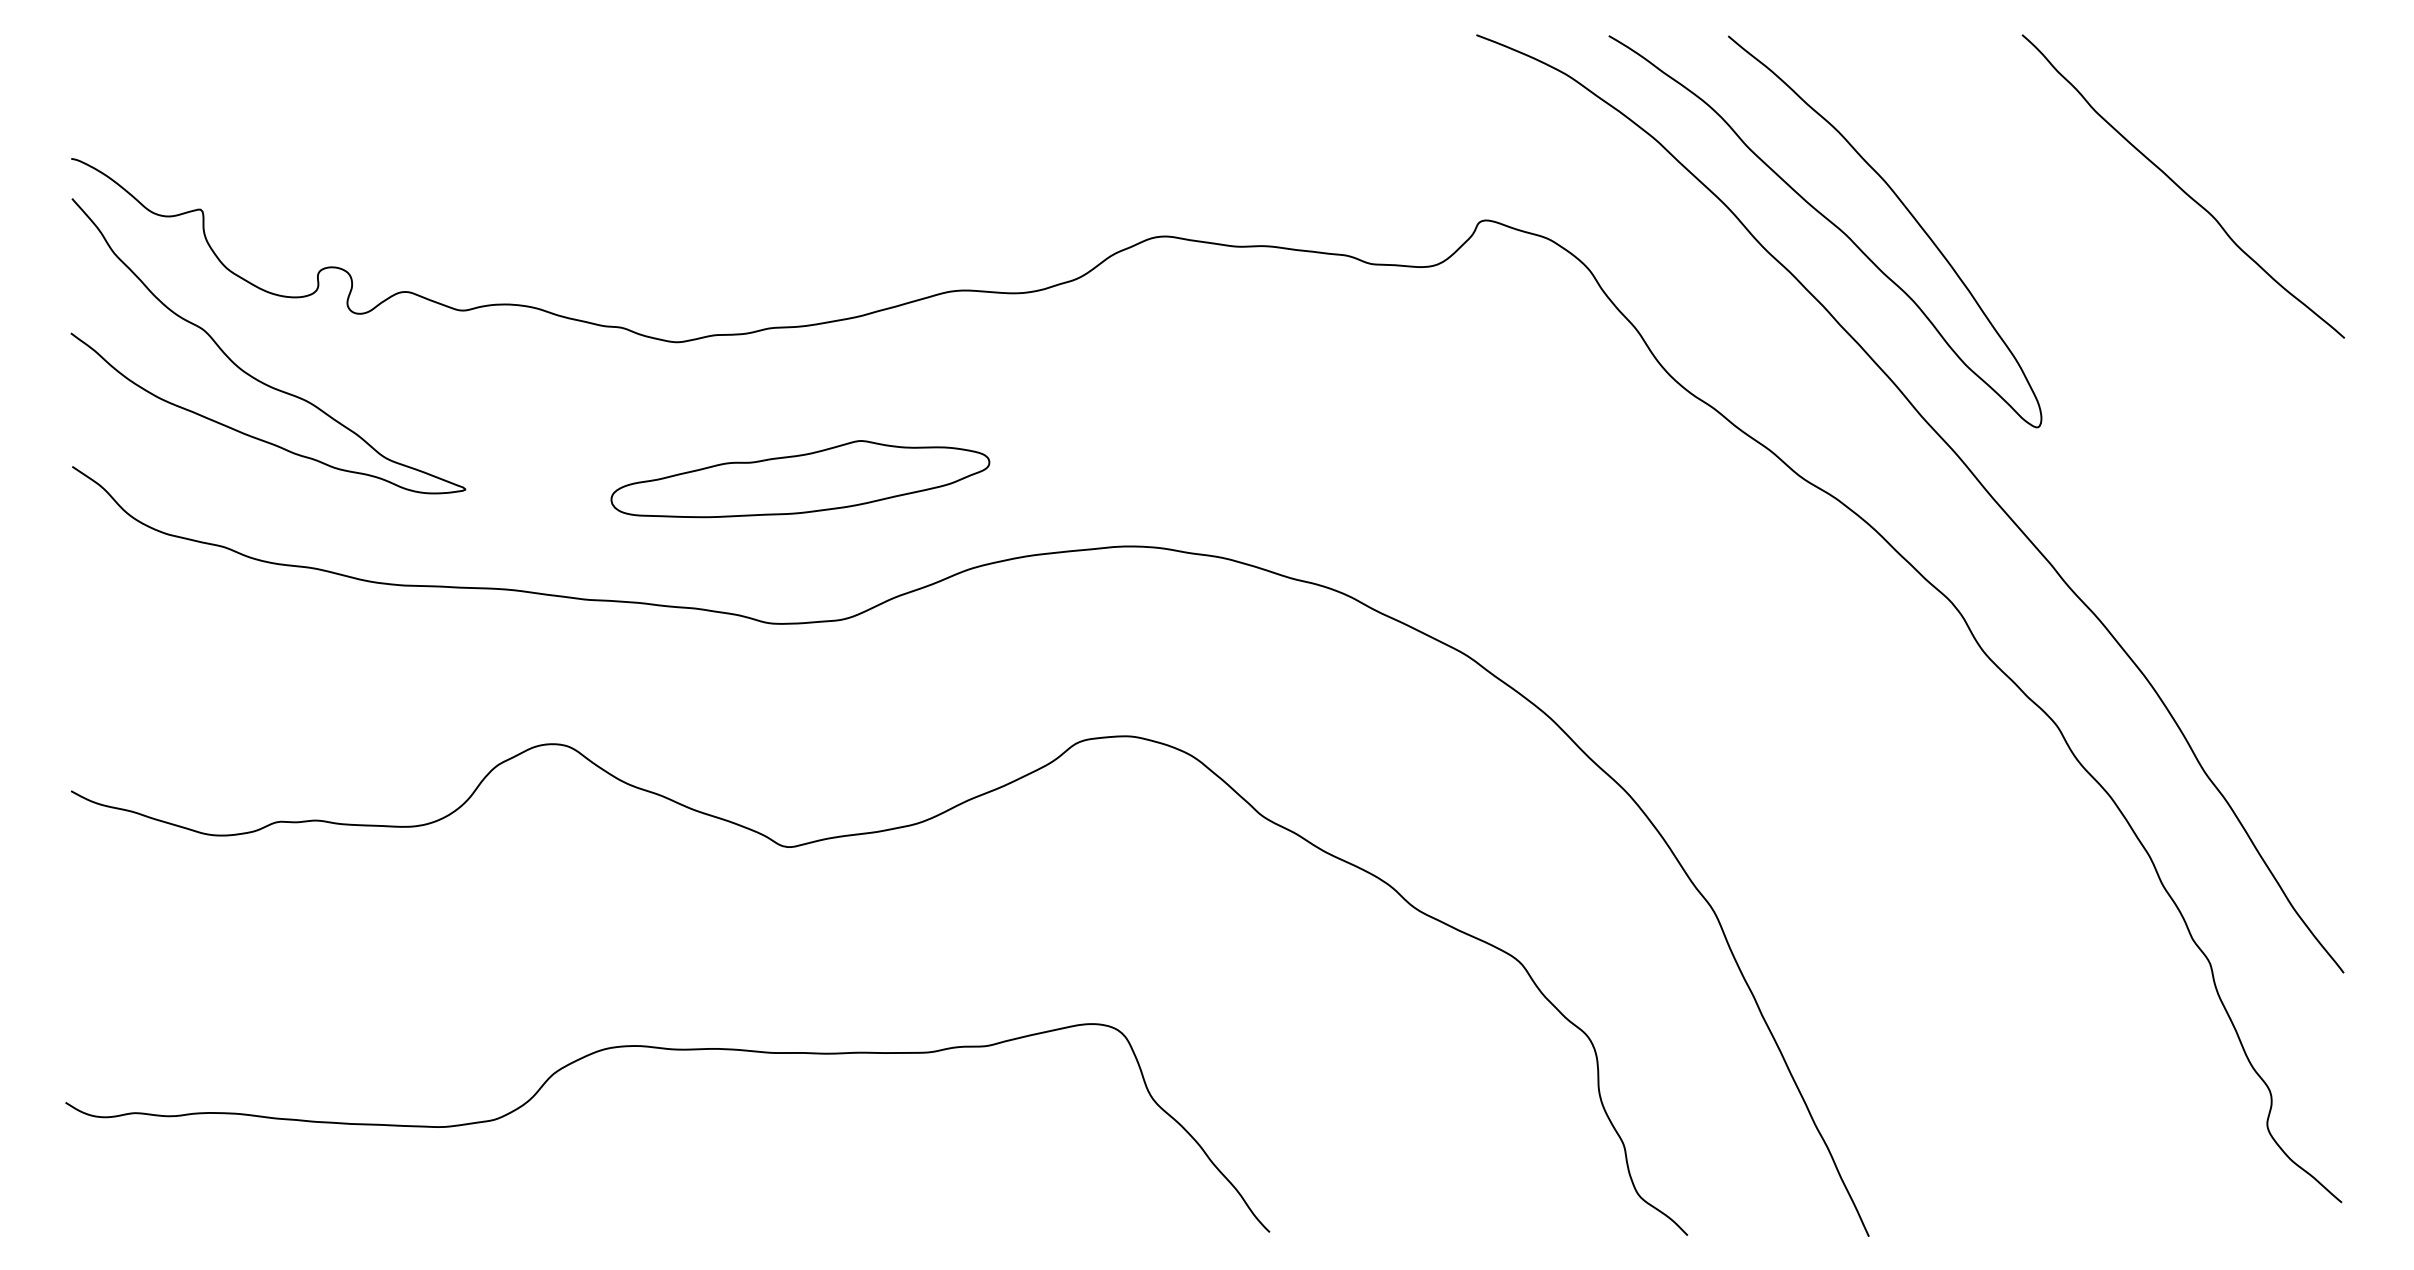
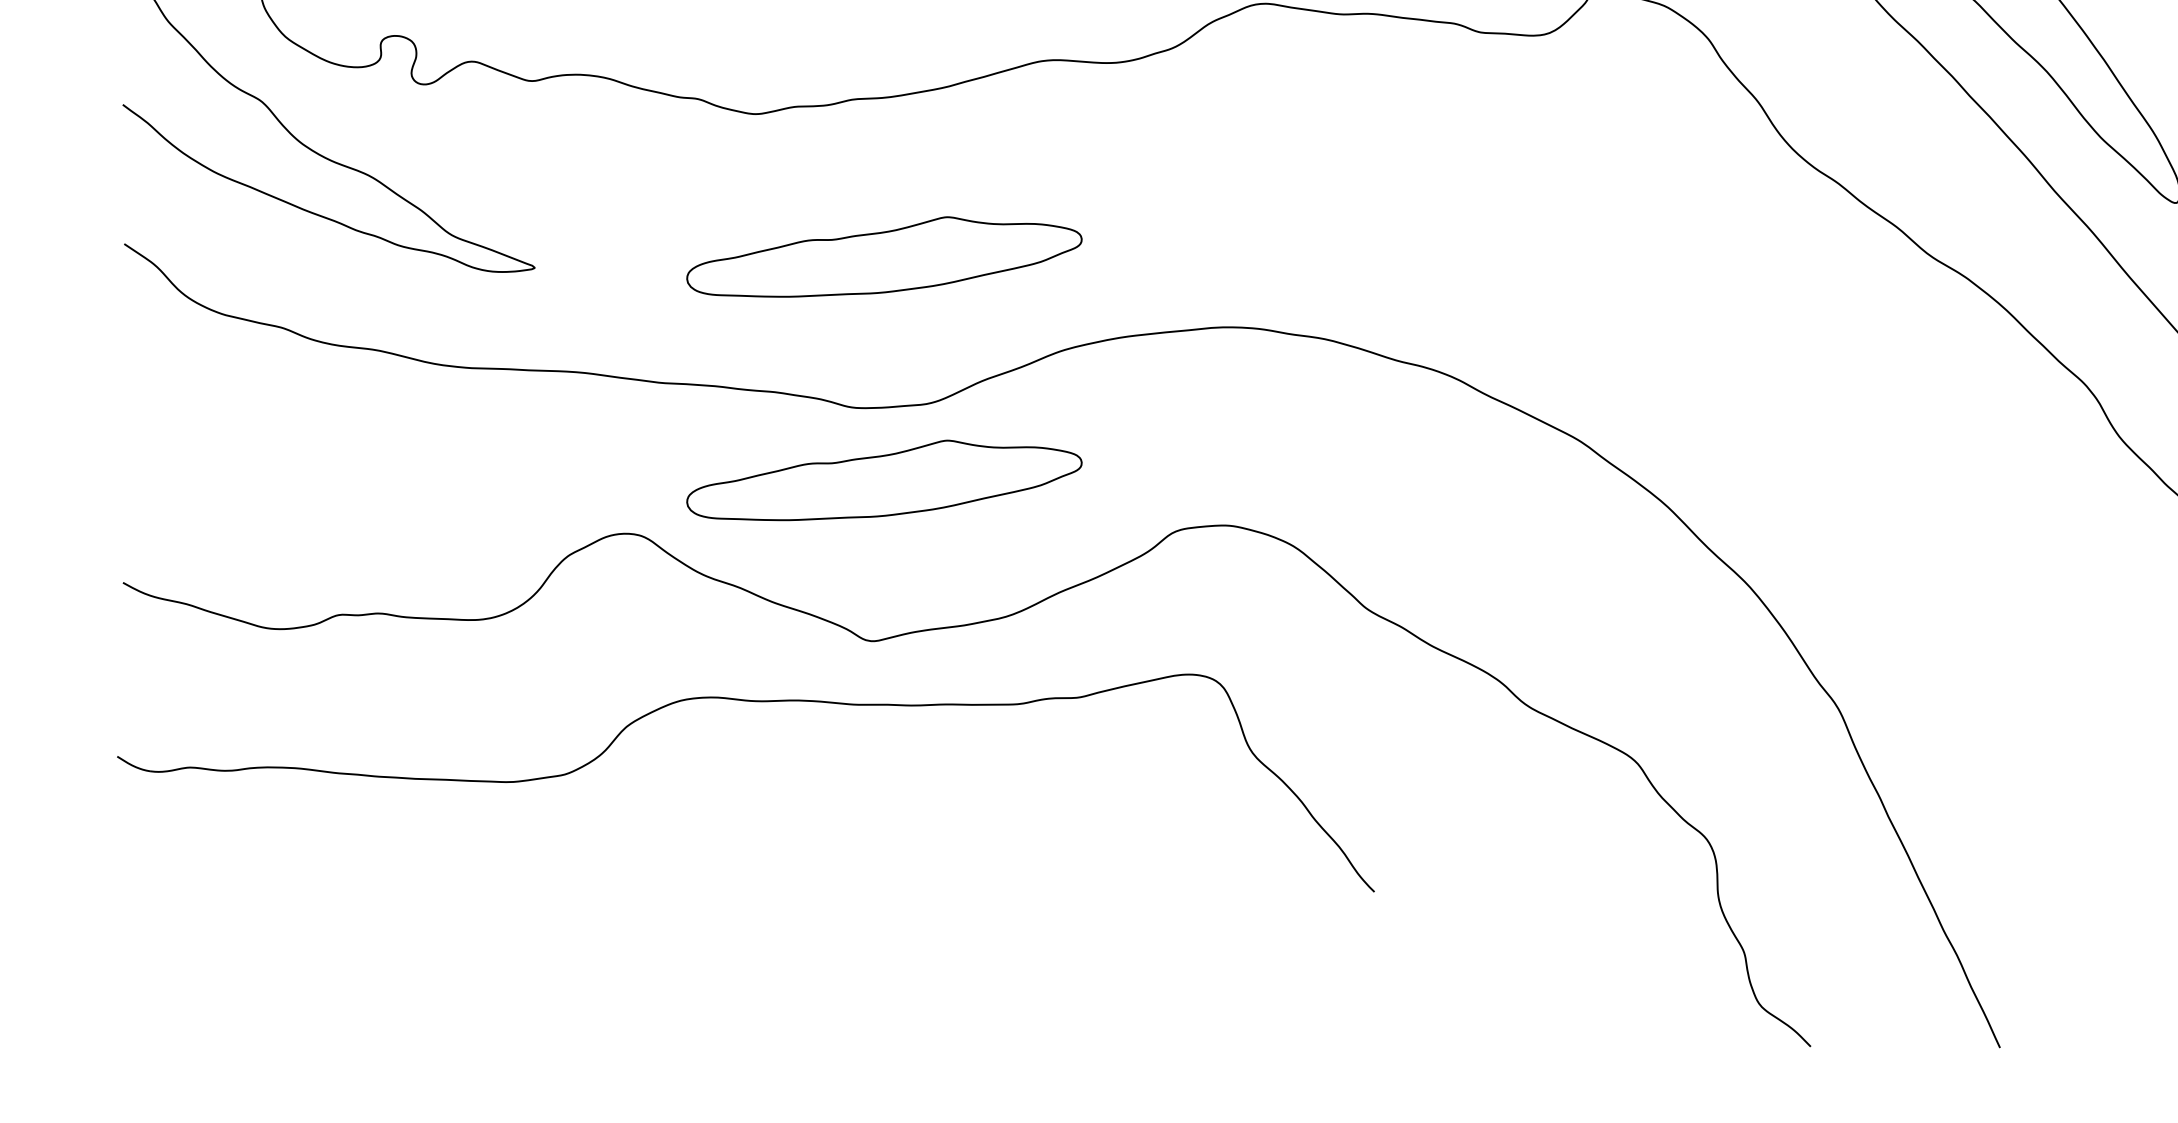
part: (800, 693) -> (884, 480), added
part: (670, 1050) -> (748, 702), moved

